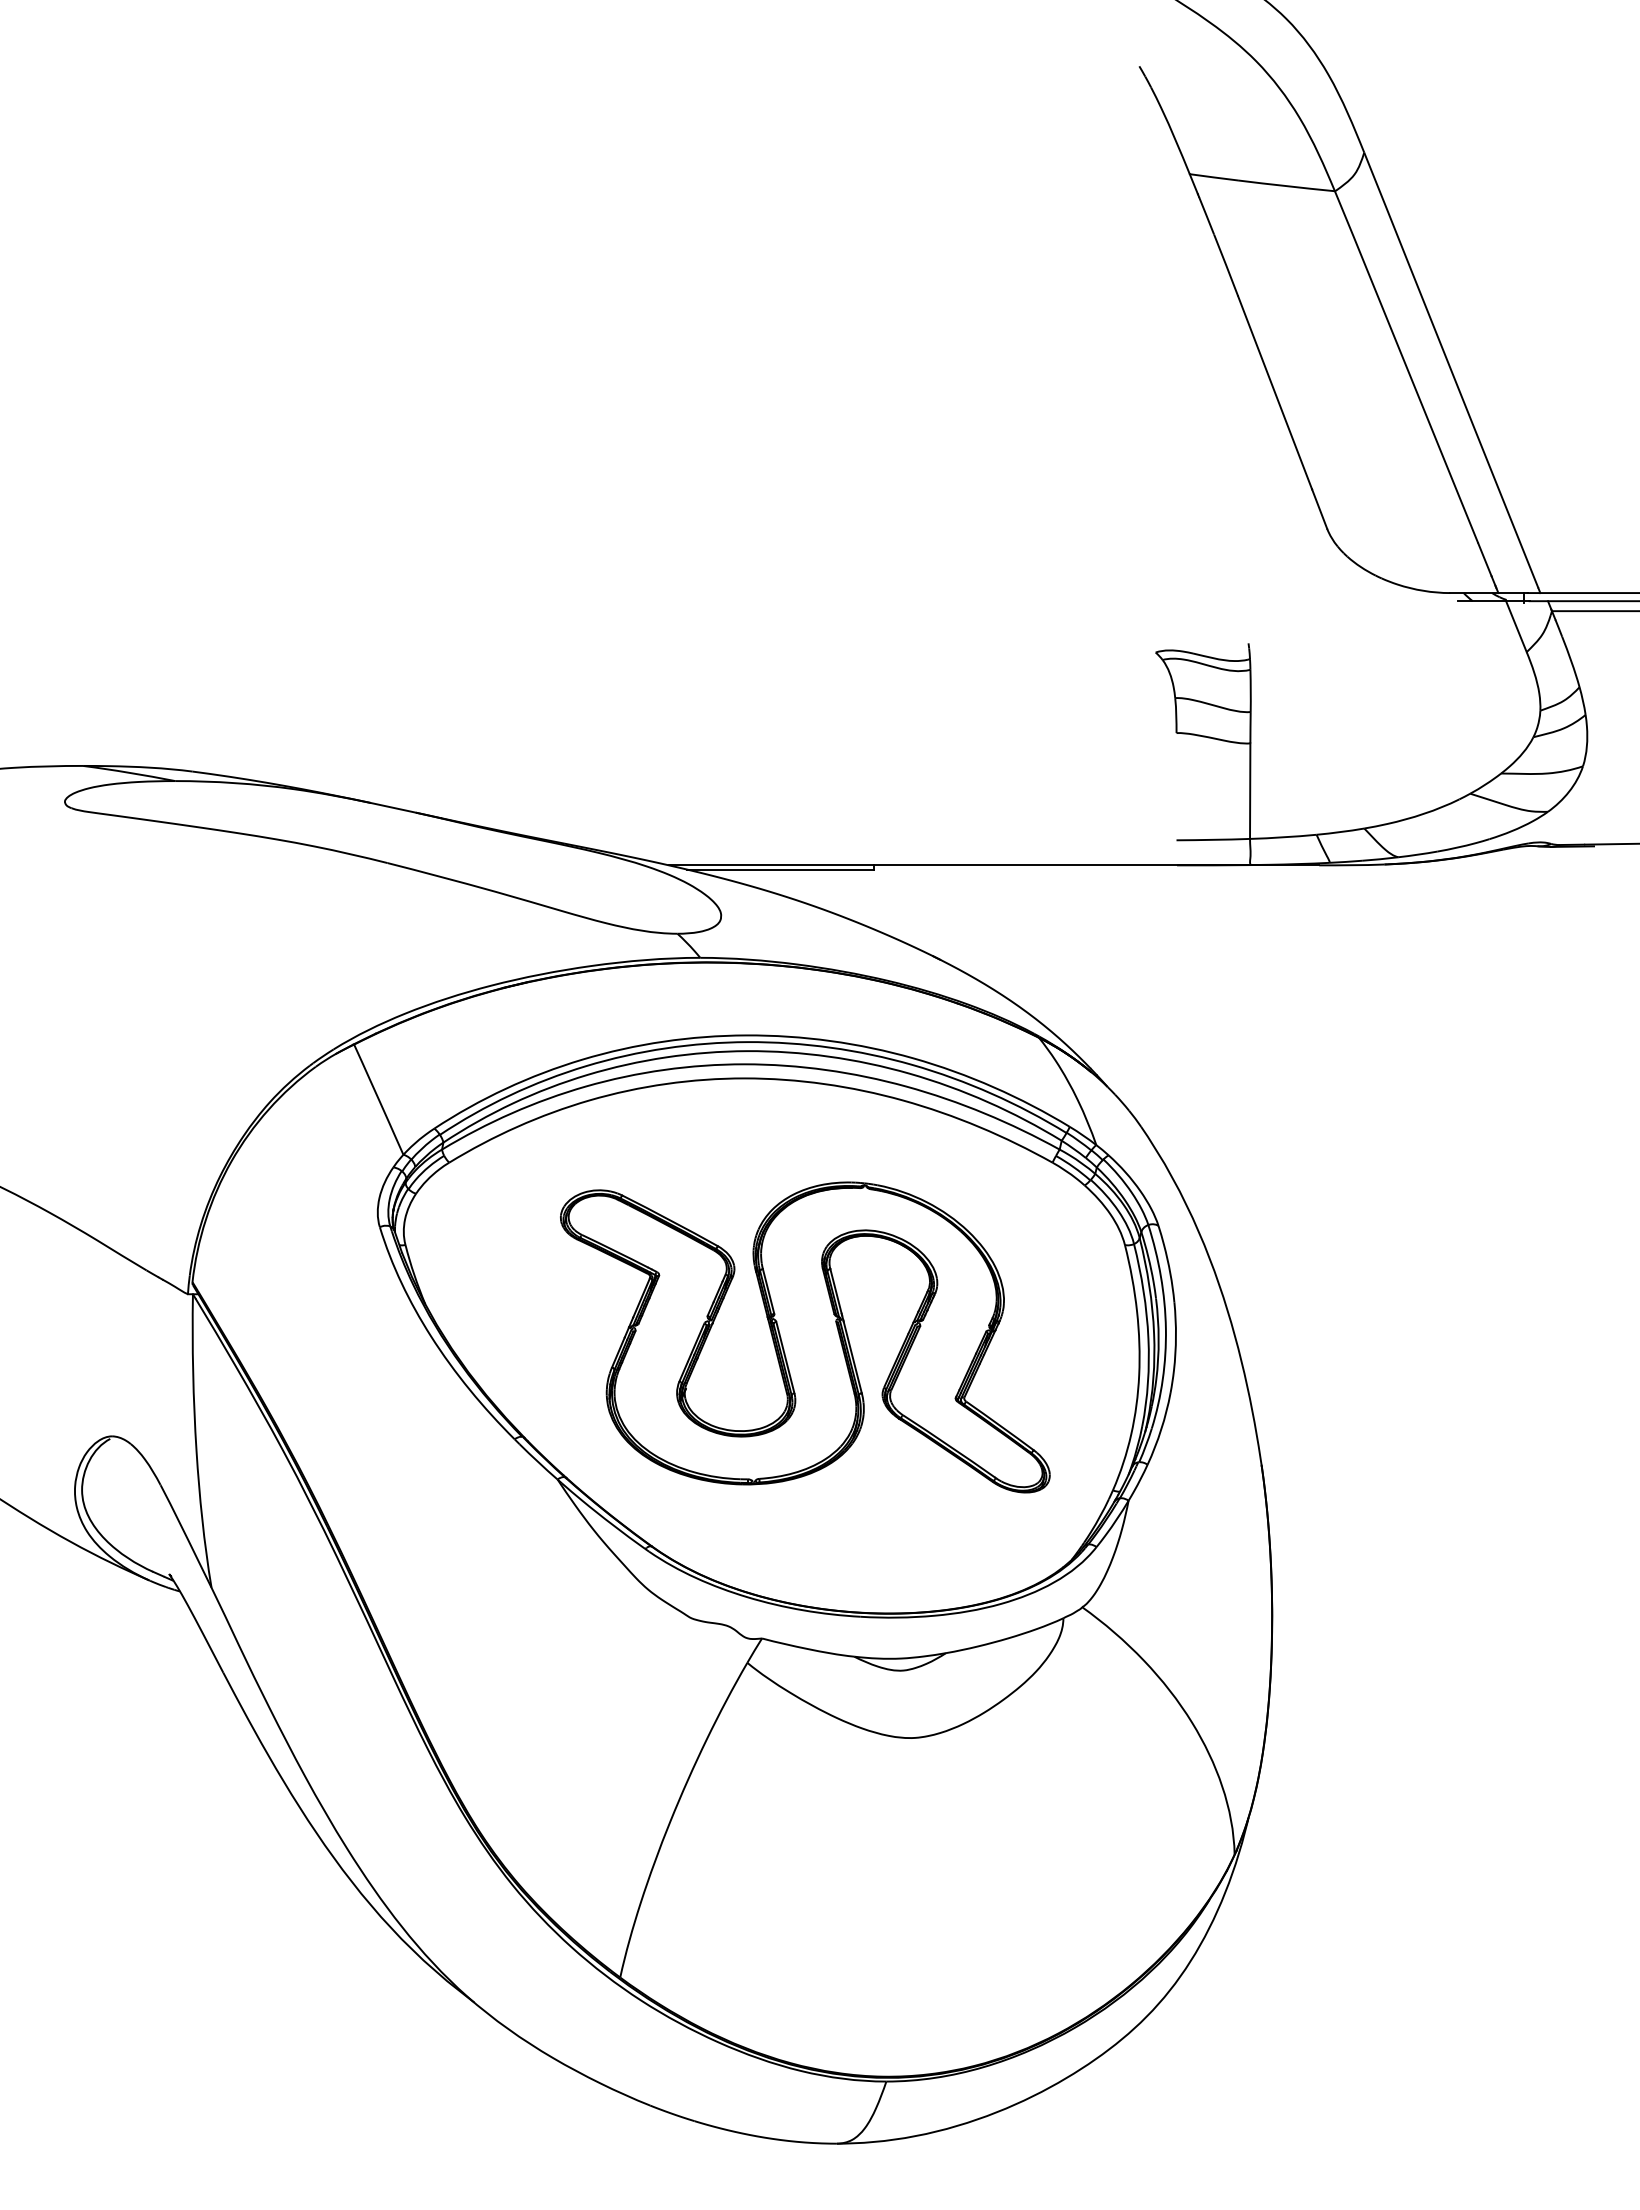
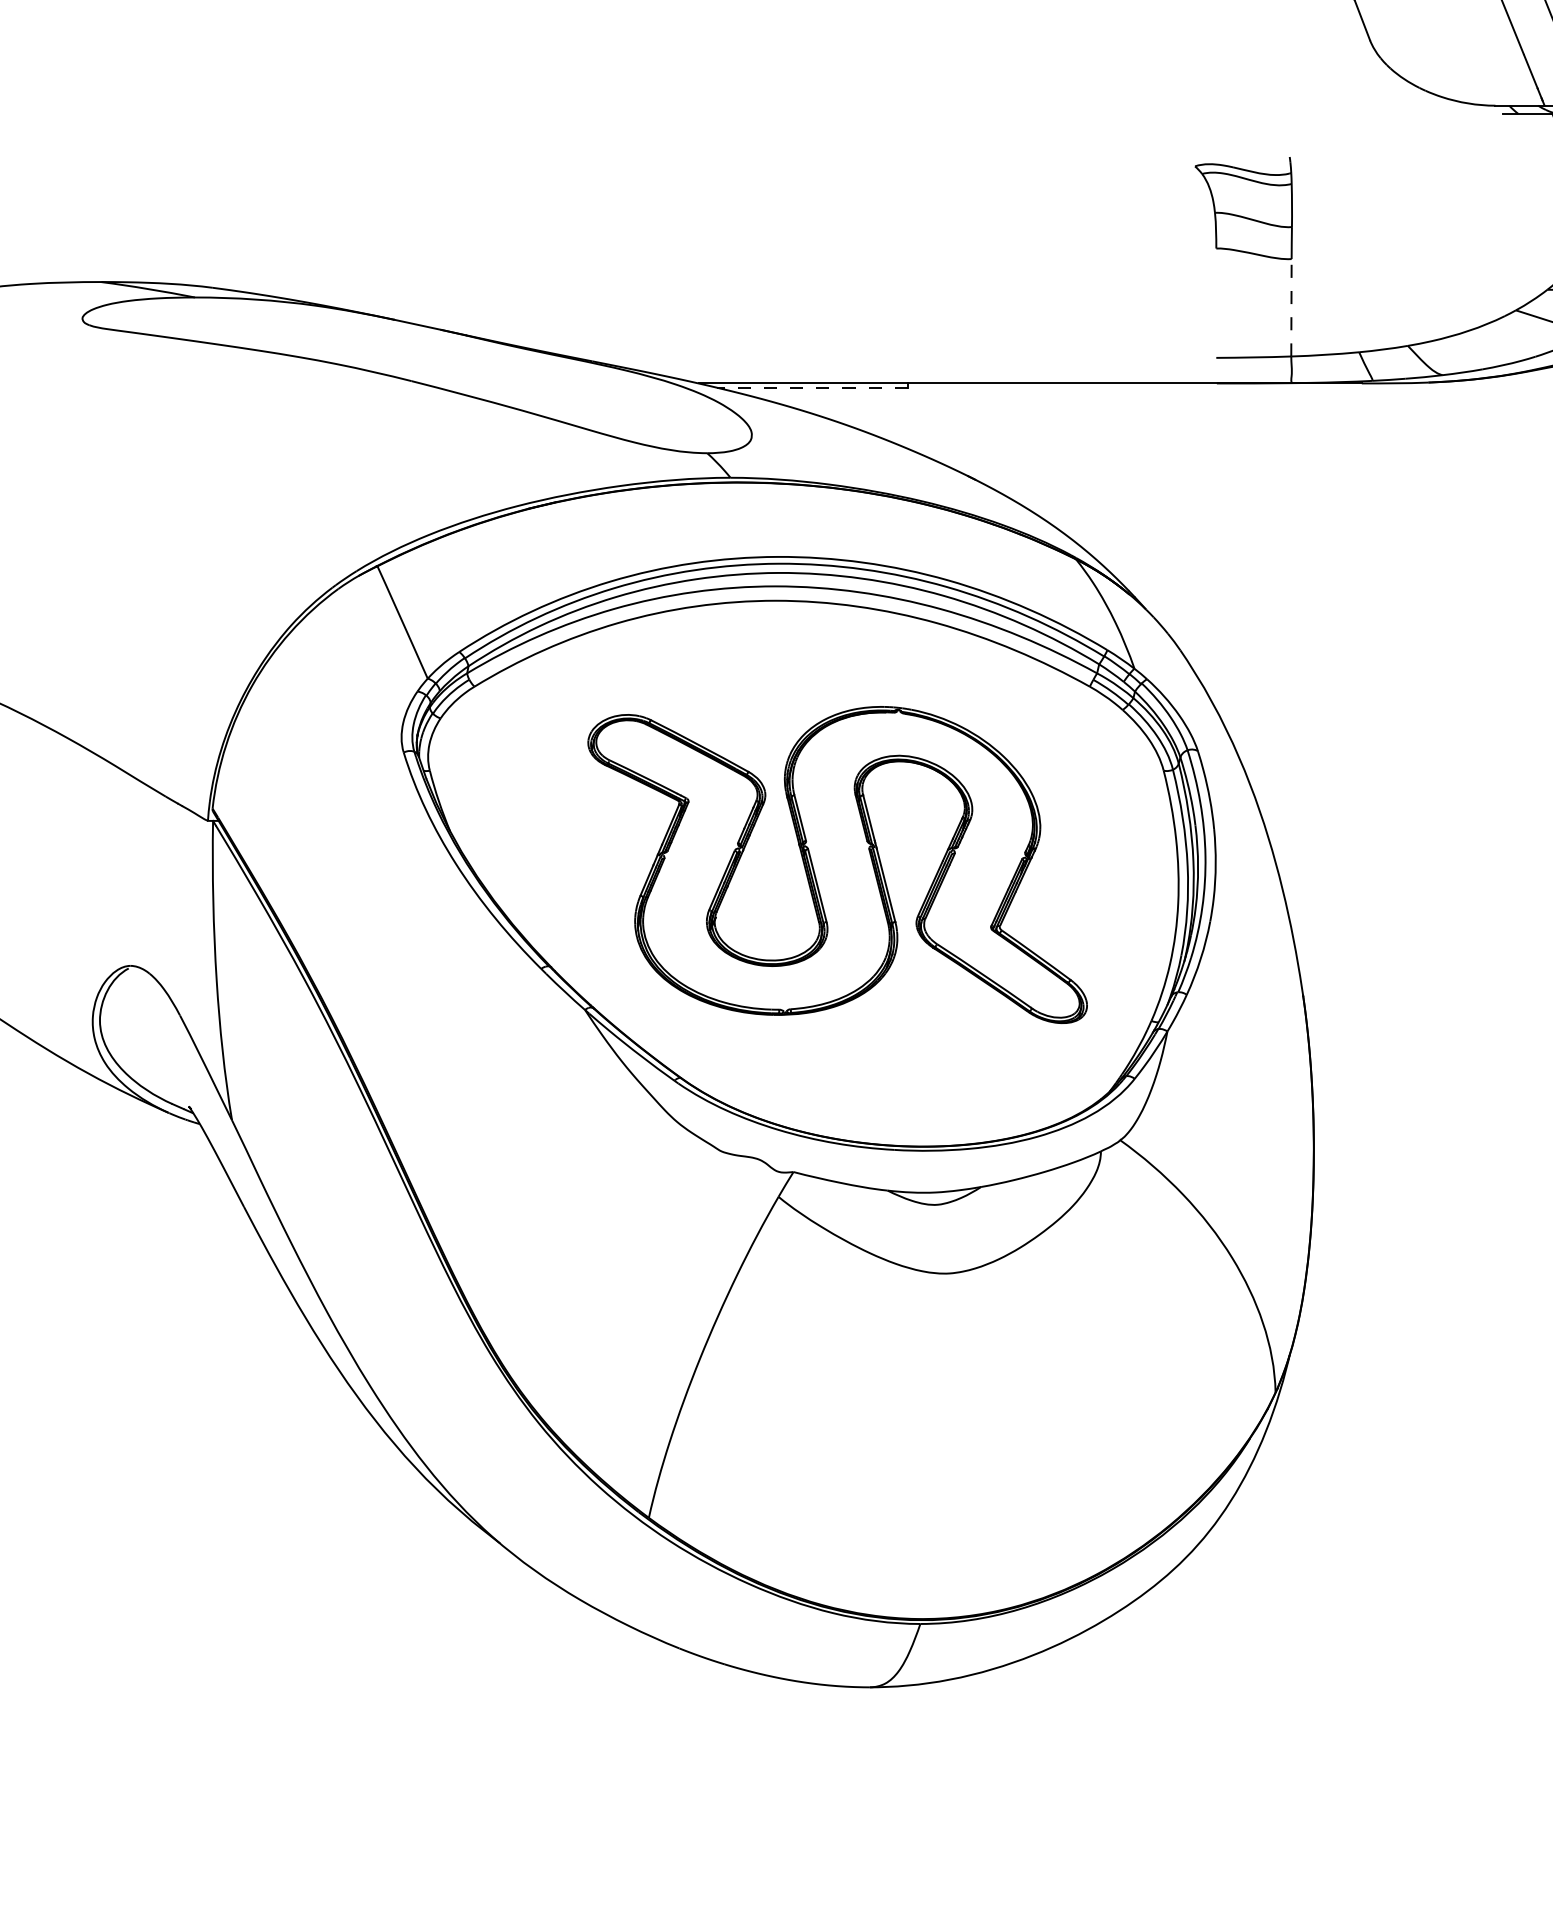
line: (1250, 791) -> (1291, 308), solid -> dashed
line: (780, 869) -> (812, 387), solid -> dashed

